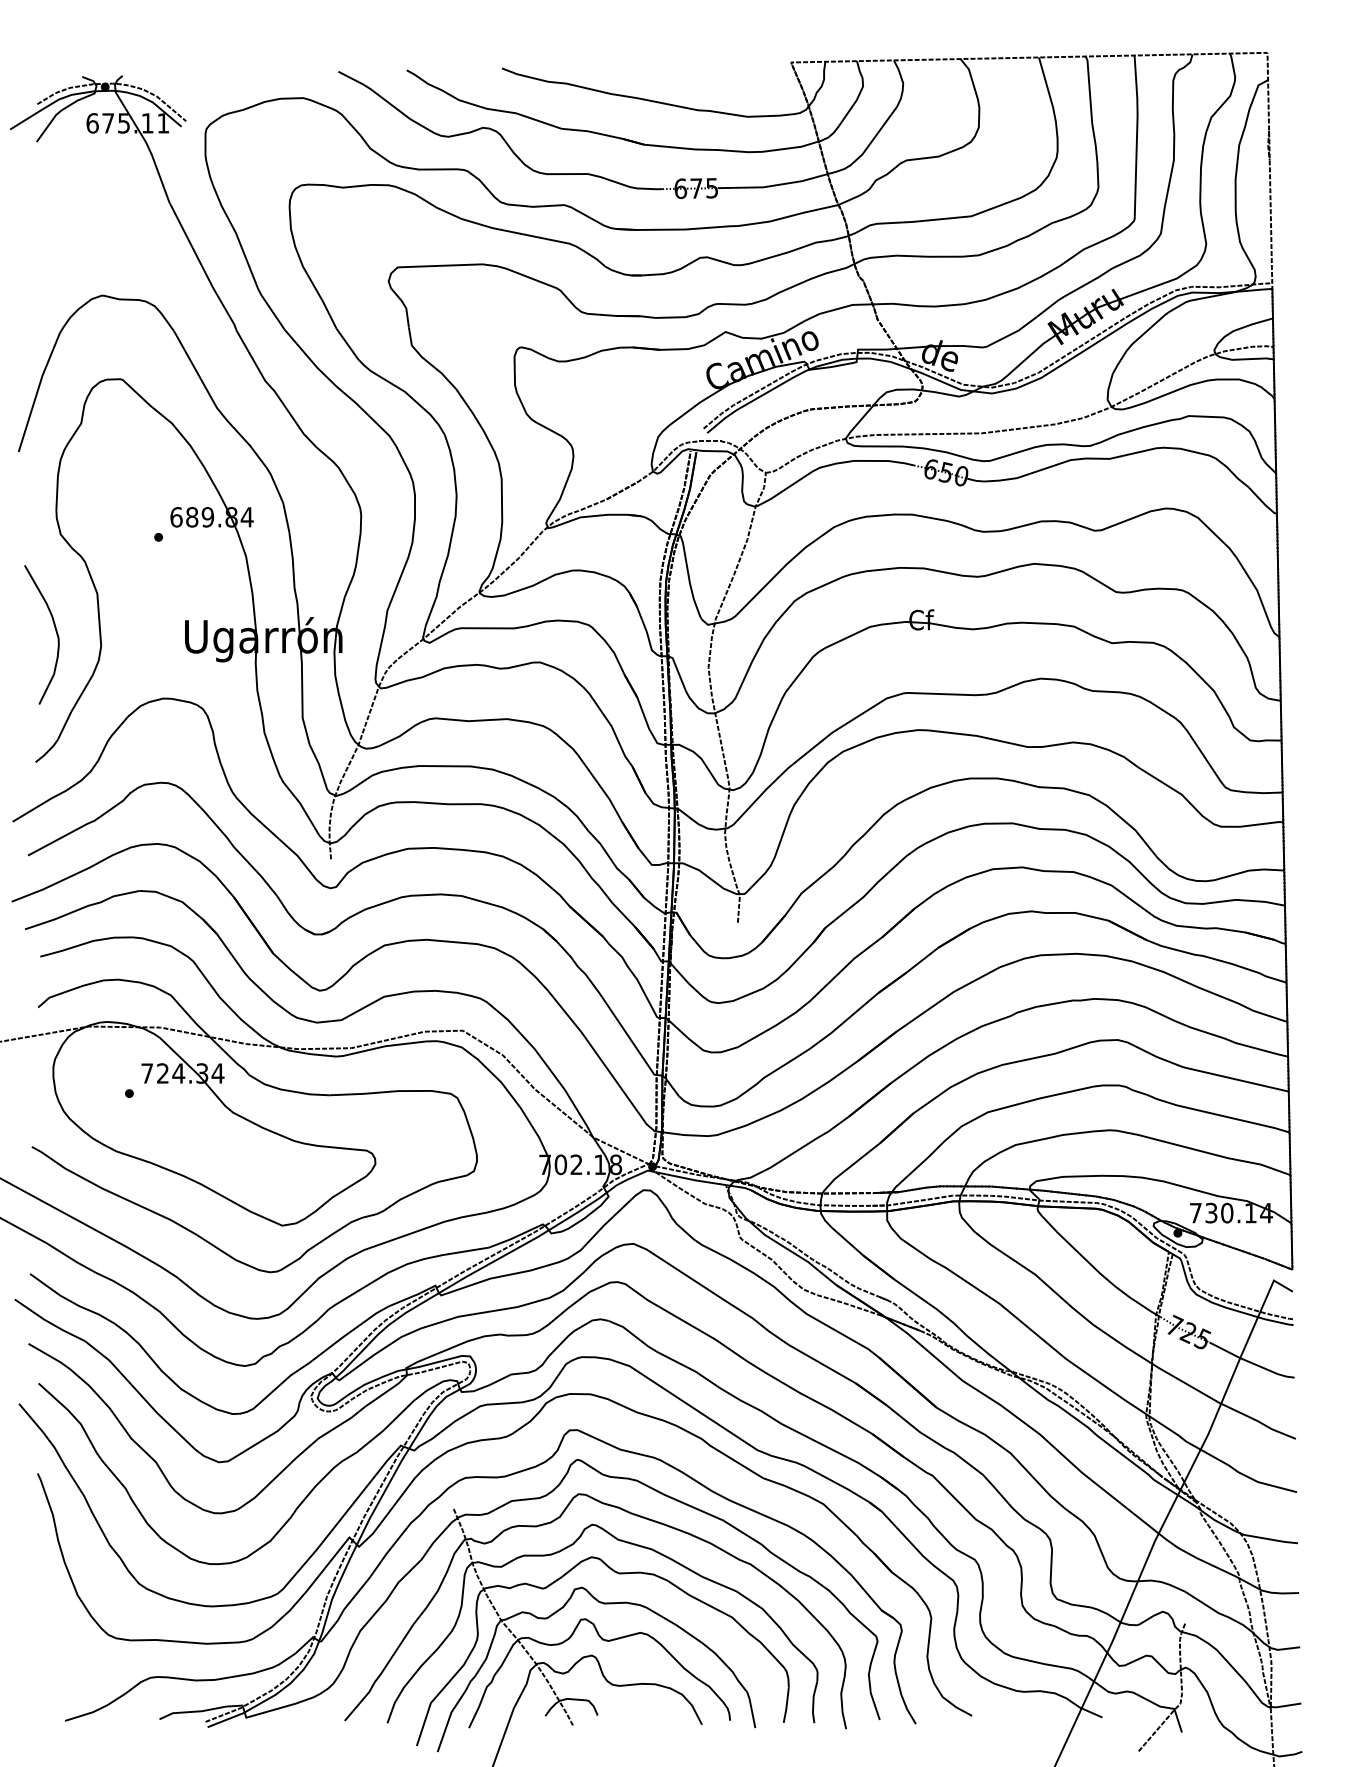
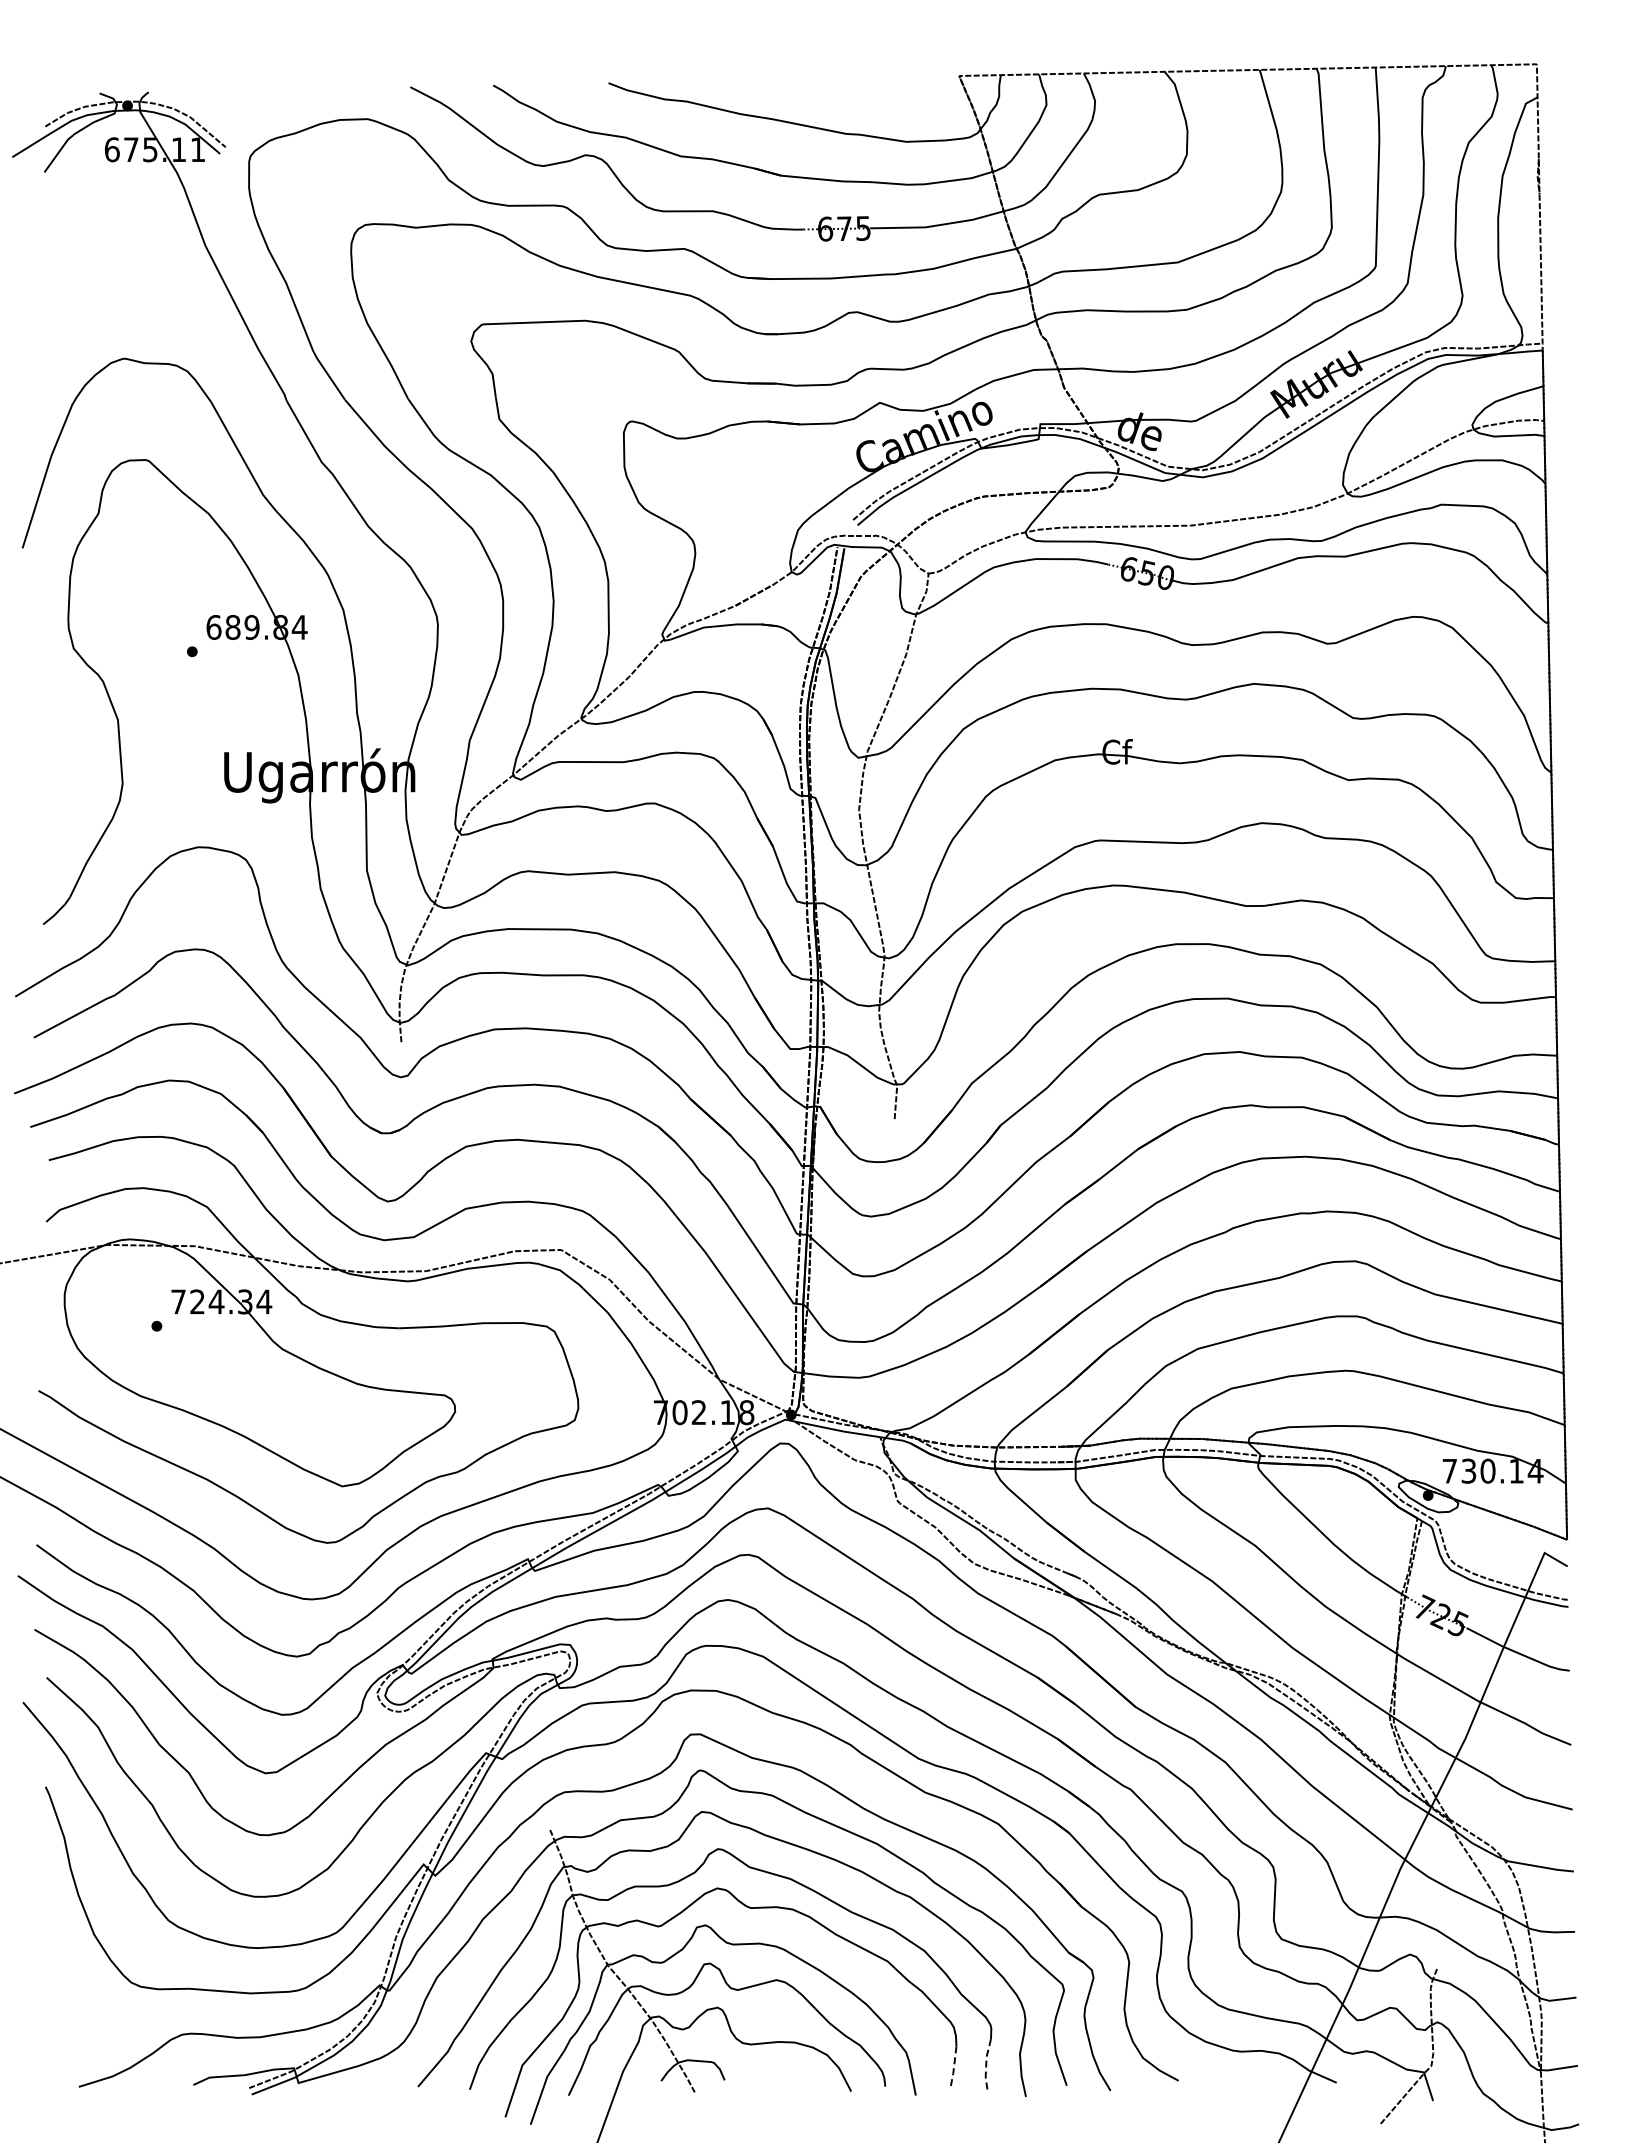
curve: (55, 631) -> (67, 766), removed
line: (813, 1702) -> (986, 2064), solid -> dashed
line: (786, 1705) -> (953, 2068), solid -> dashed

